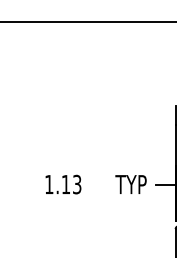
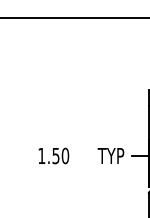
text: (71, 184) -> (60, 155), 1.13 -> 1.50

